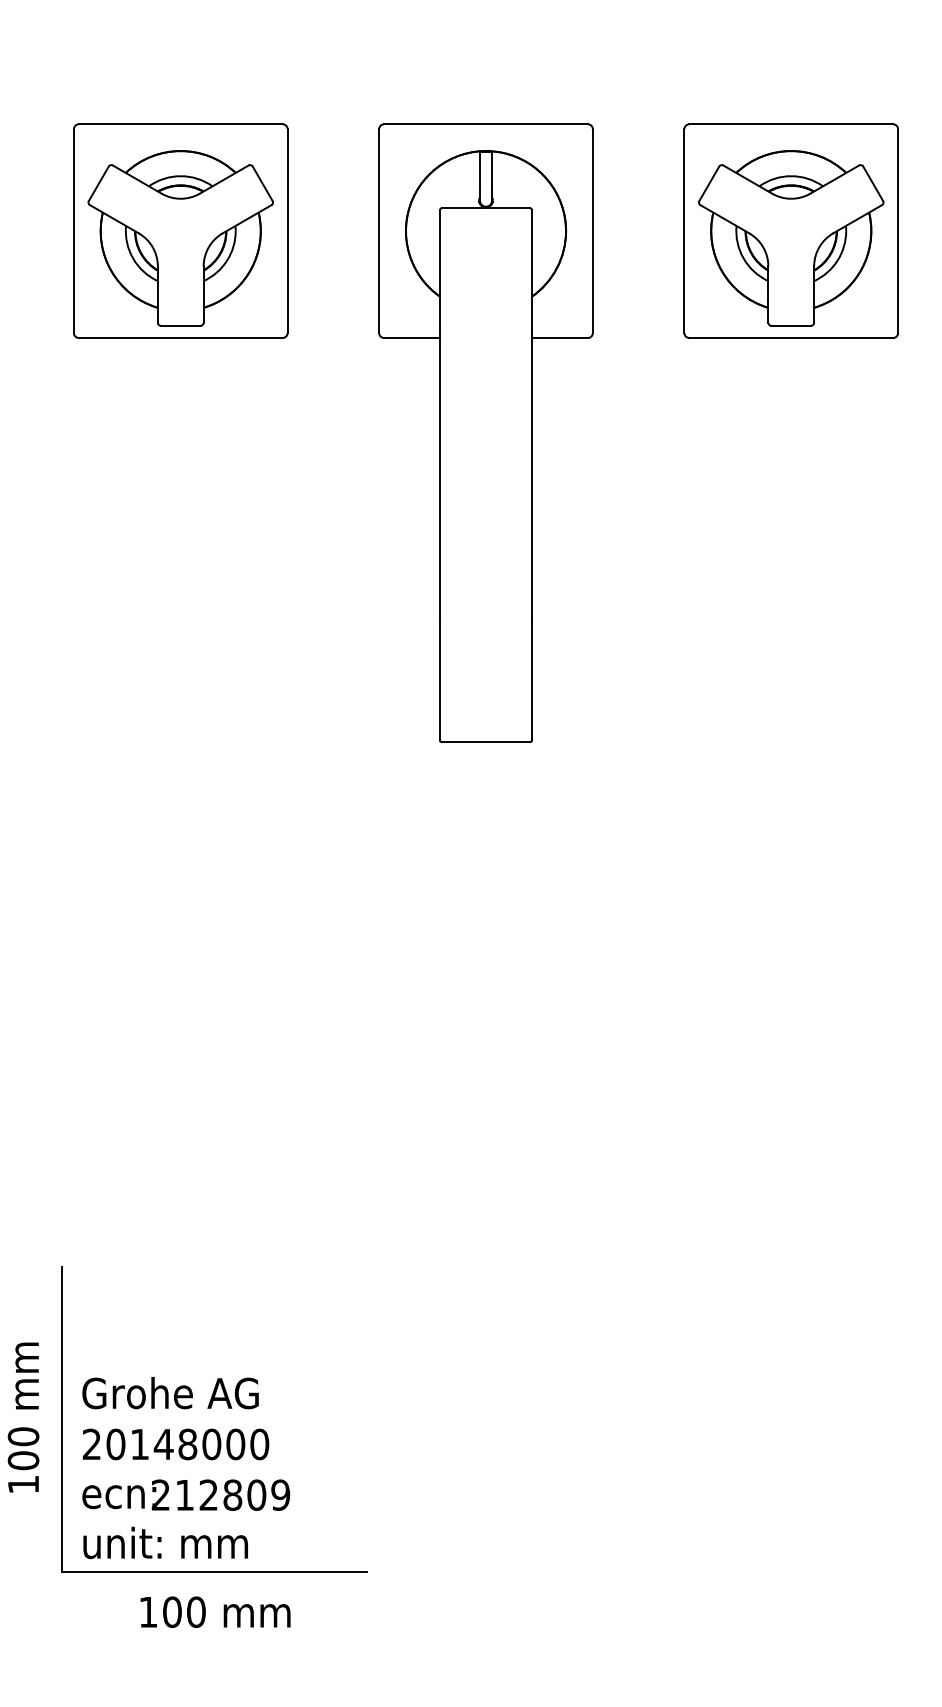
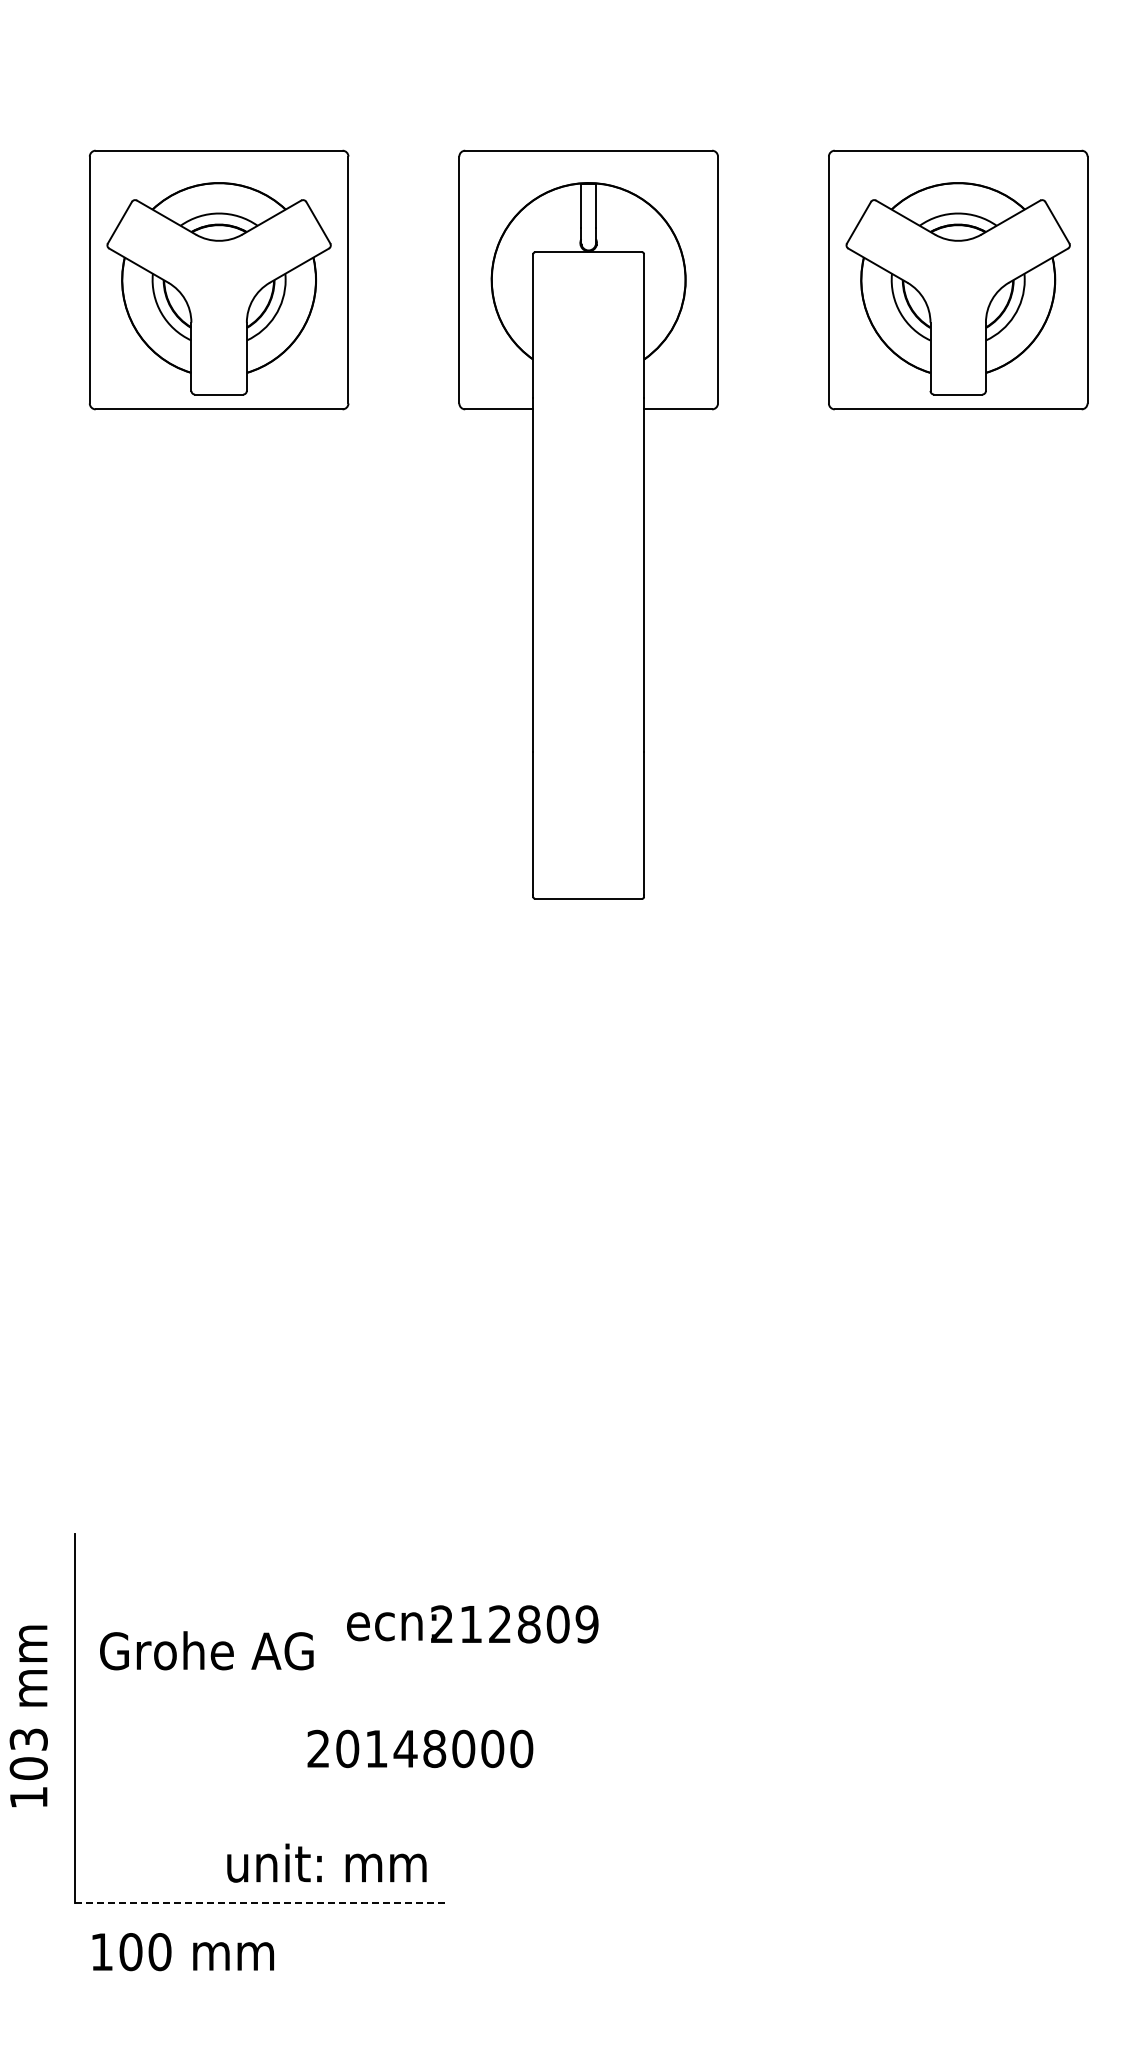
text: (170, 1392) -> (206, 1650), moved
text: (23, 1436) -> (28, 1739), 100 -> 103
text: (176, 1444) -> (420, 1748), moved
text: (186, 1495) -> (472, 1624), moved
text: (165, 1542) -> (326, 1862), moved
line: (214, 1572) -> (260, 1903), solid -> dashed
text: (214, 1612) -> (182, 1952), moved

